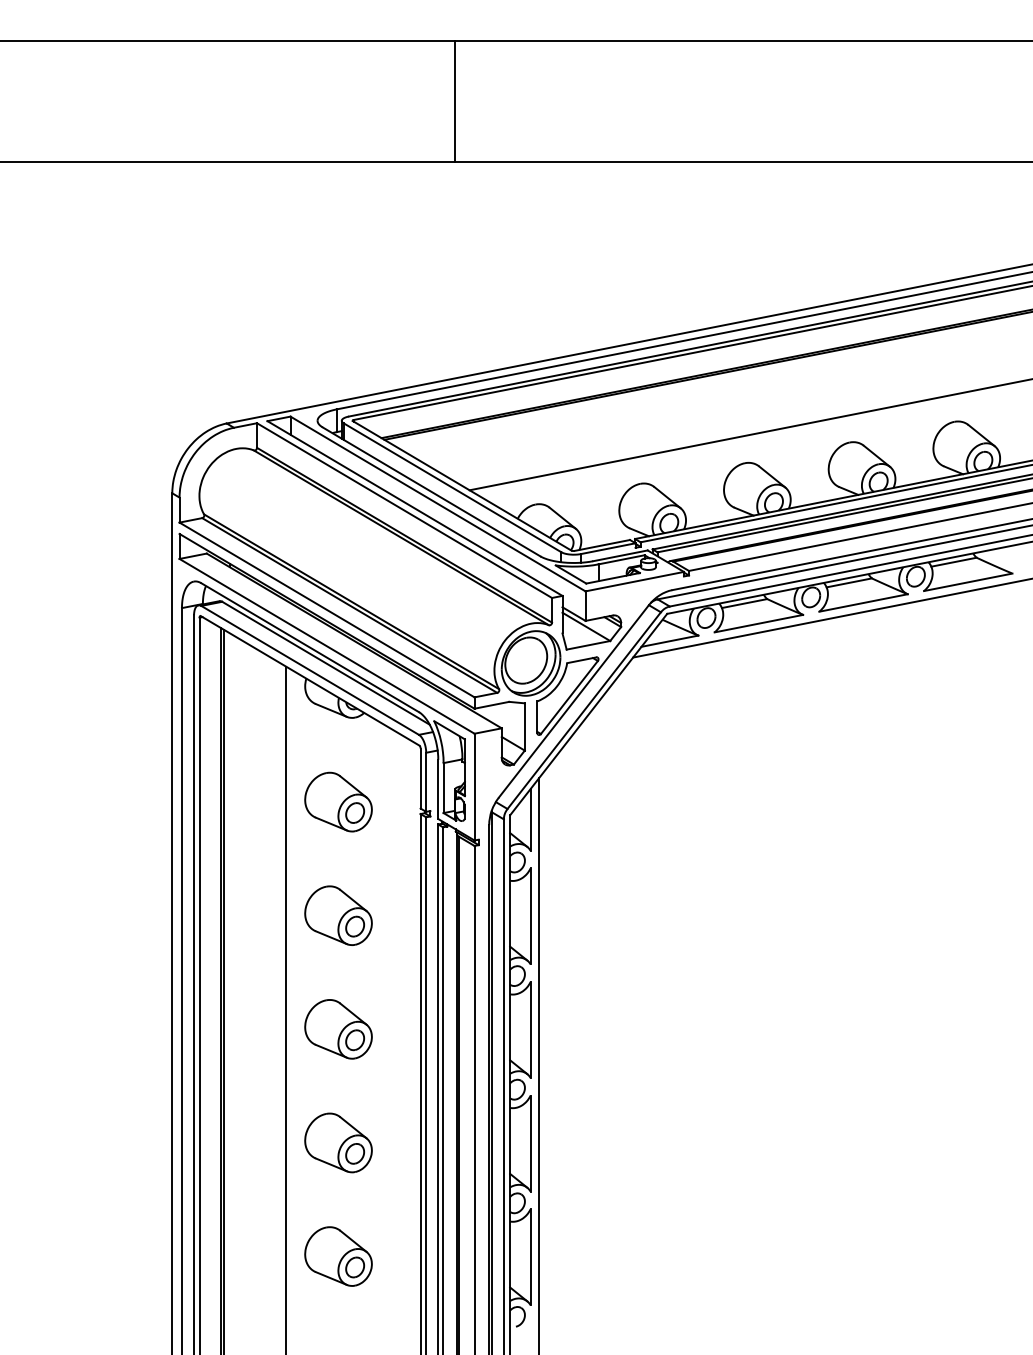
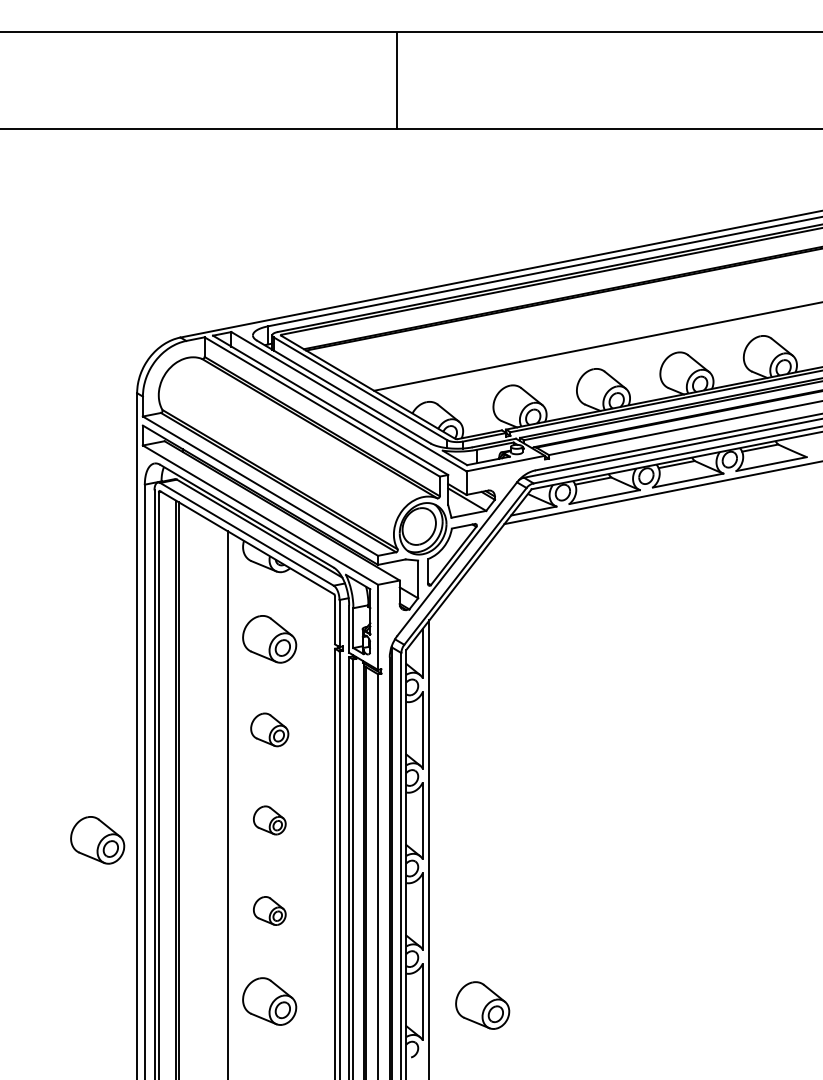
line: (455, 101) -> (396, 80), moved
part: (338, 915) -> (269, 729), size x0.7
part: (338, 1029) -> (269, 820), size x0.6
part: (122, 1054) -> (97, 840), added
part: (338, 1142) -> (269, 910), size x0.6
part: (605, 1261) -> (482, 1005), added

